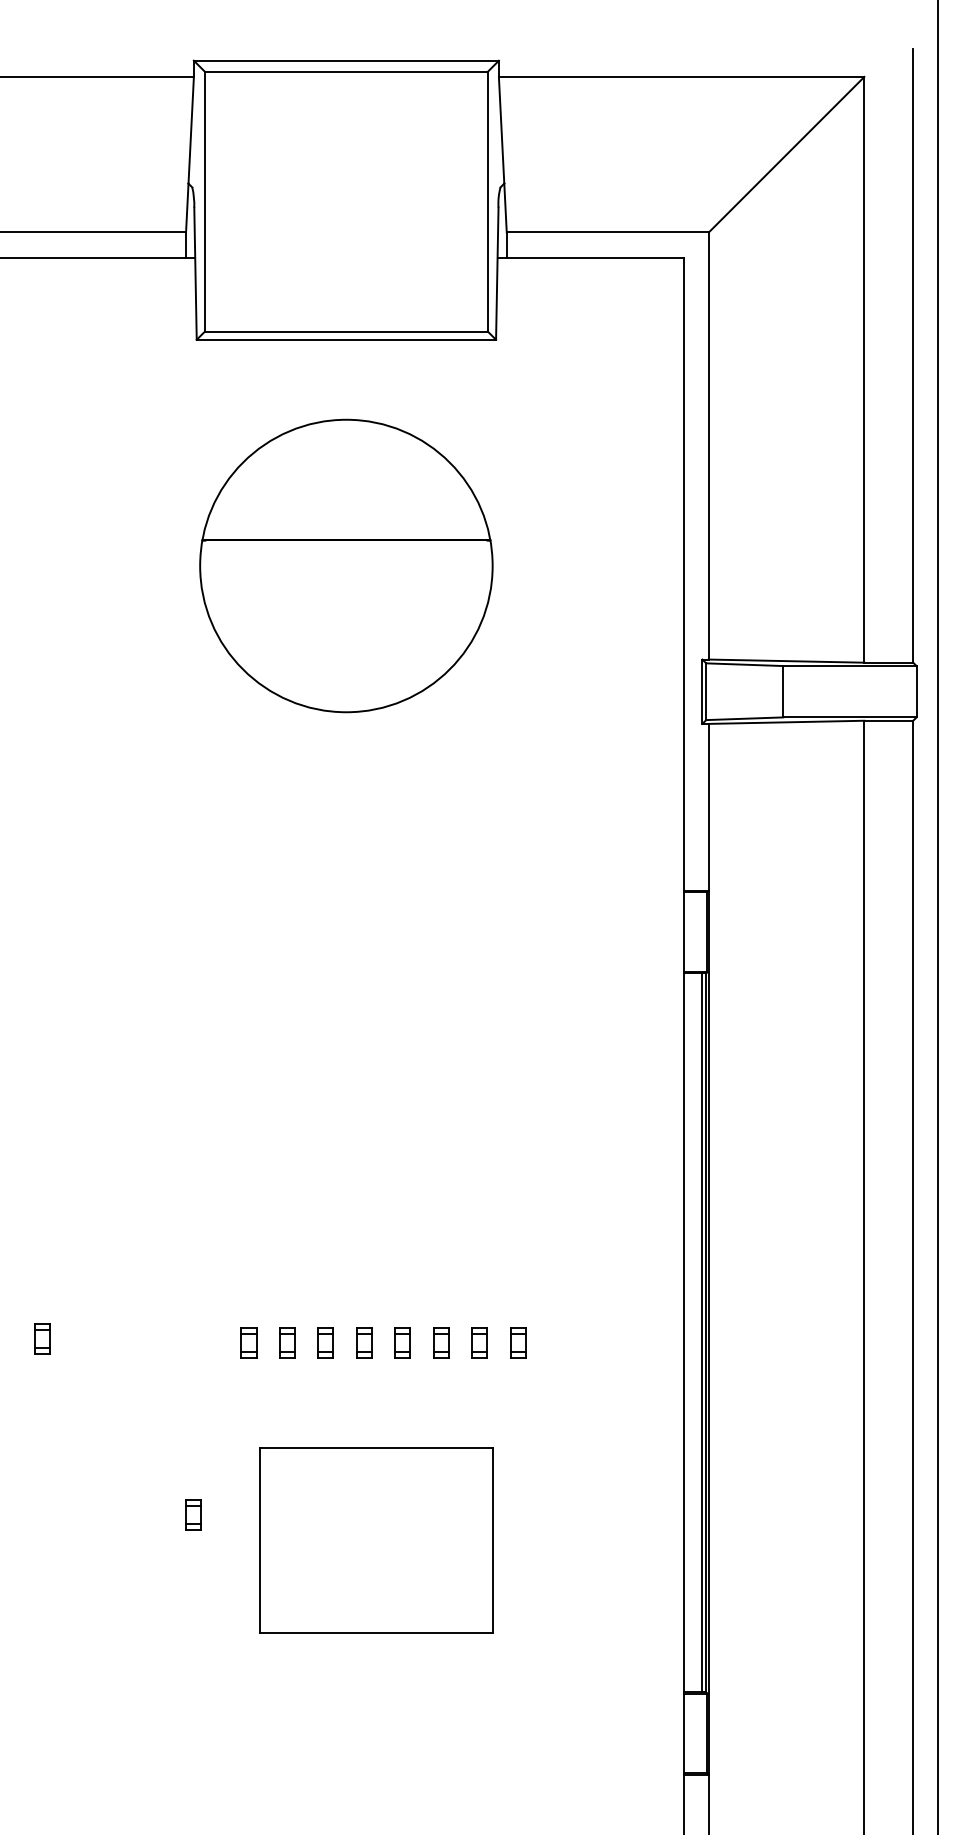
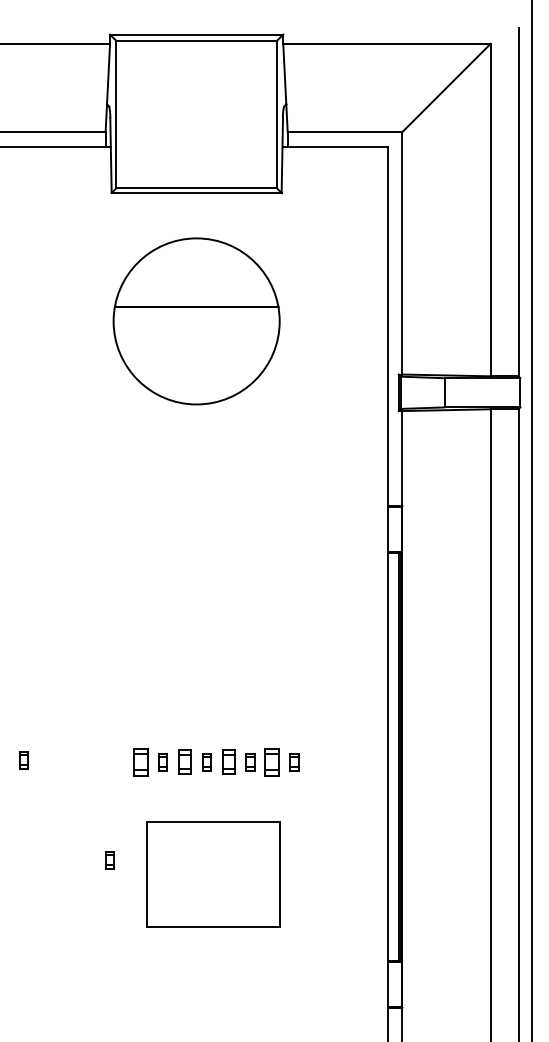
part: (249, 1342) -> (141, 762), size x1.6
part: (324, 1342) -> (184, 762), size x1.4
part: (402, 1342) -> (228, 762), size x1.4
part: (479, 1342) -> (272, 762), size x1.6

